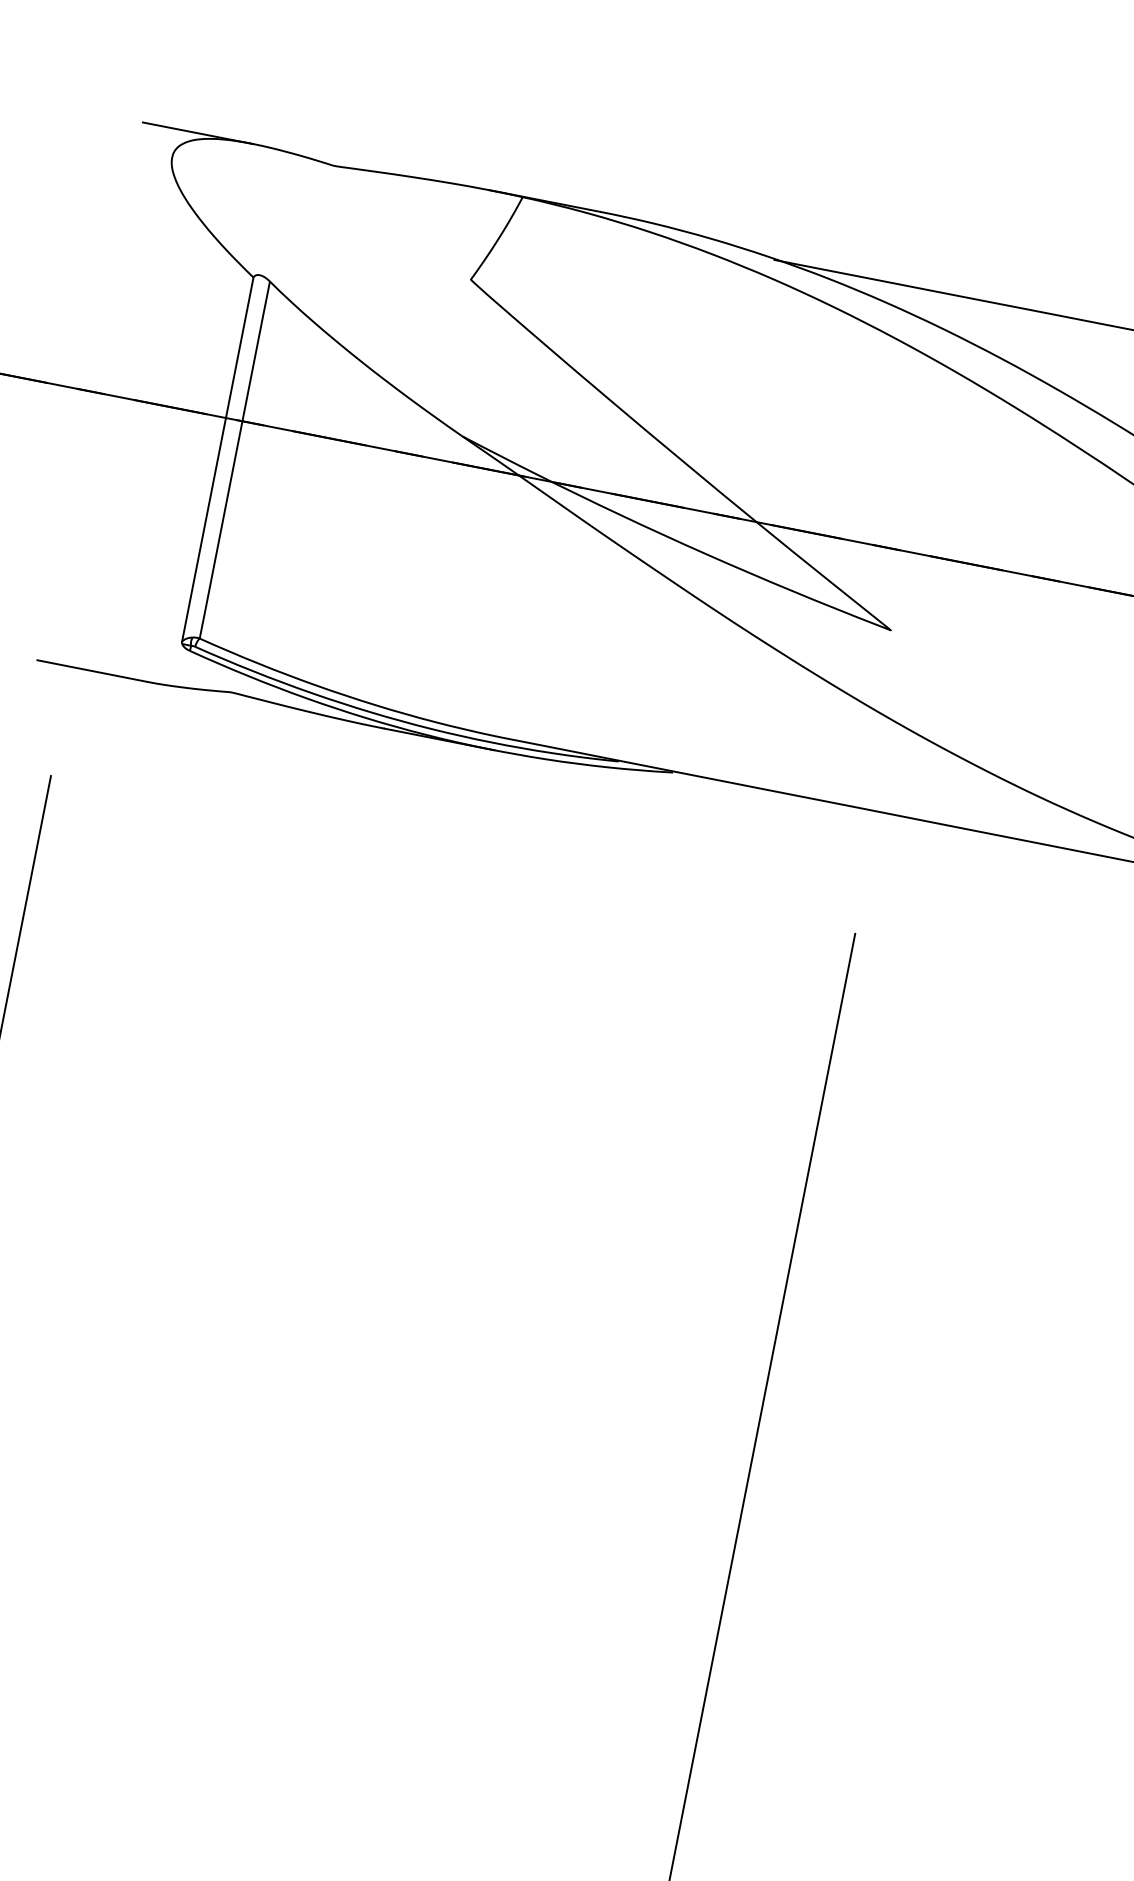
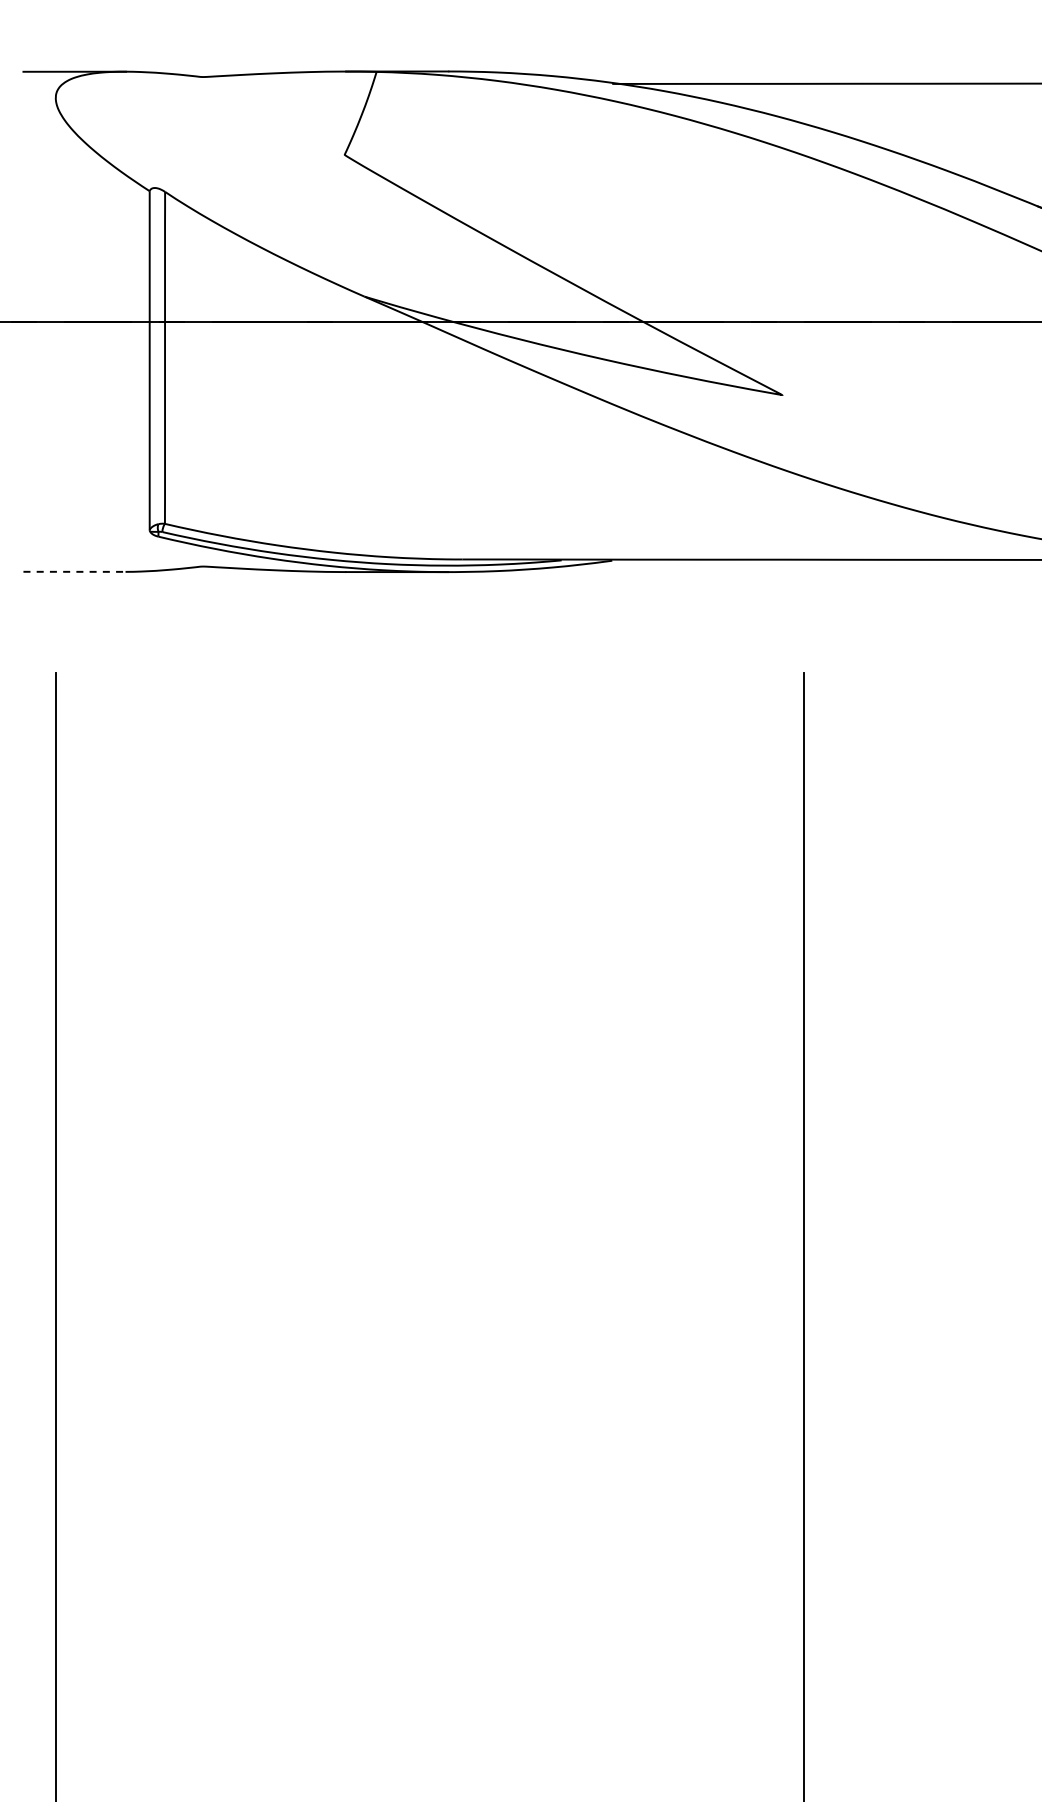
line: (93, 670) -> (75, 571), solid -> dashed

